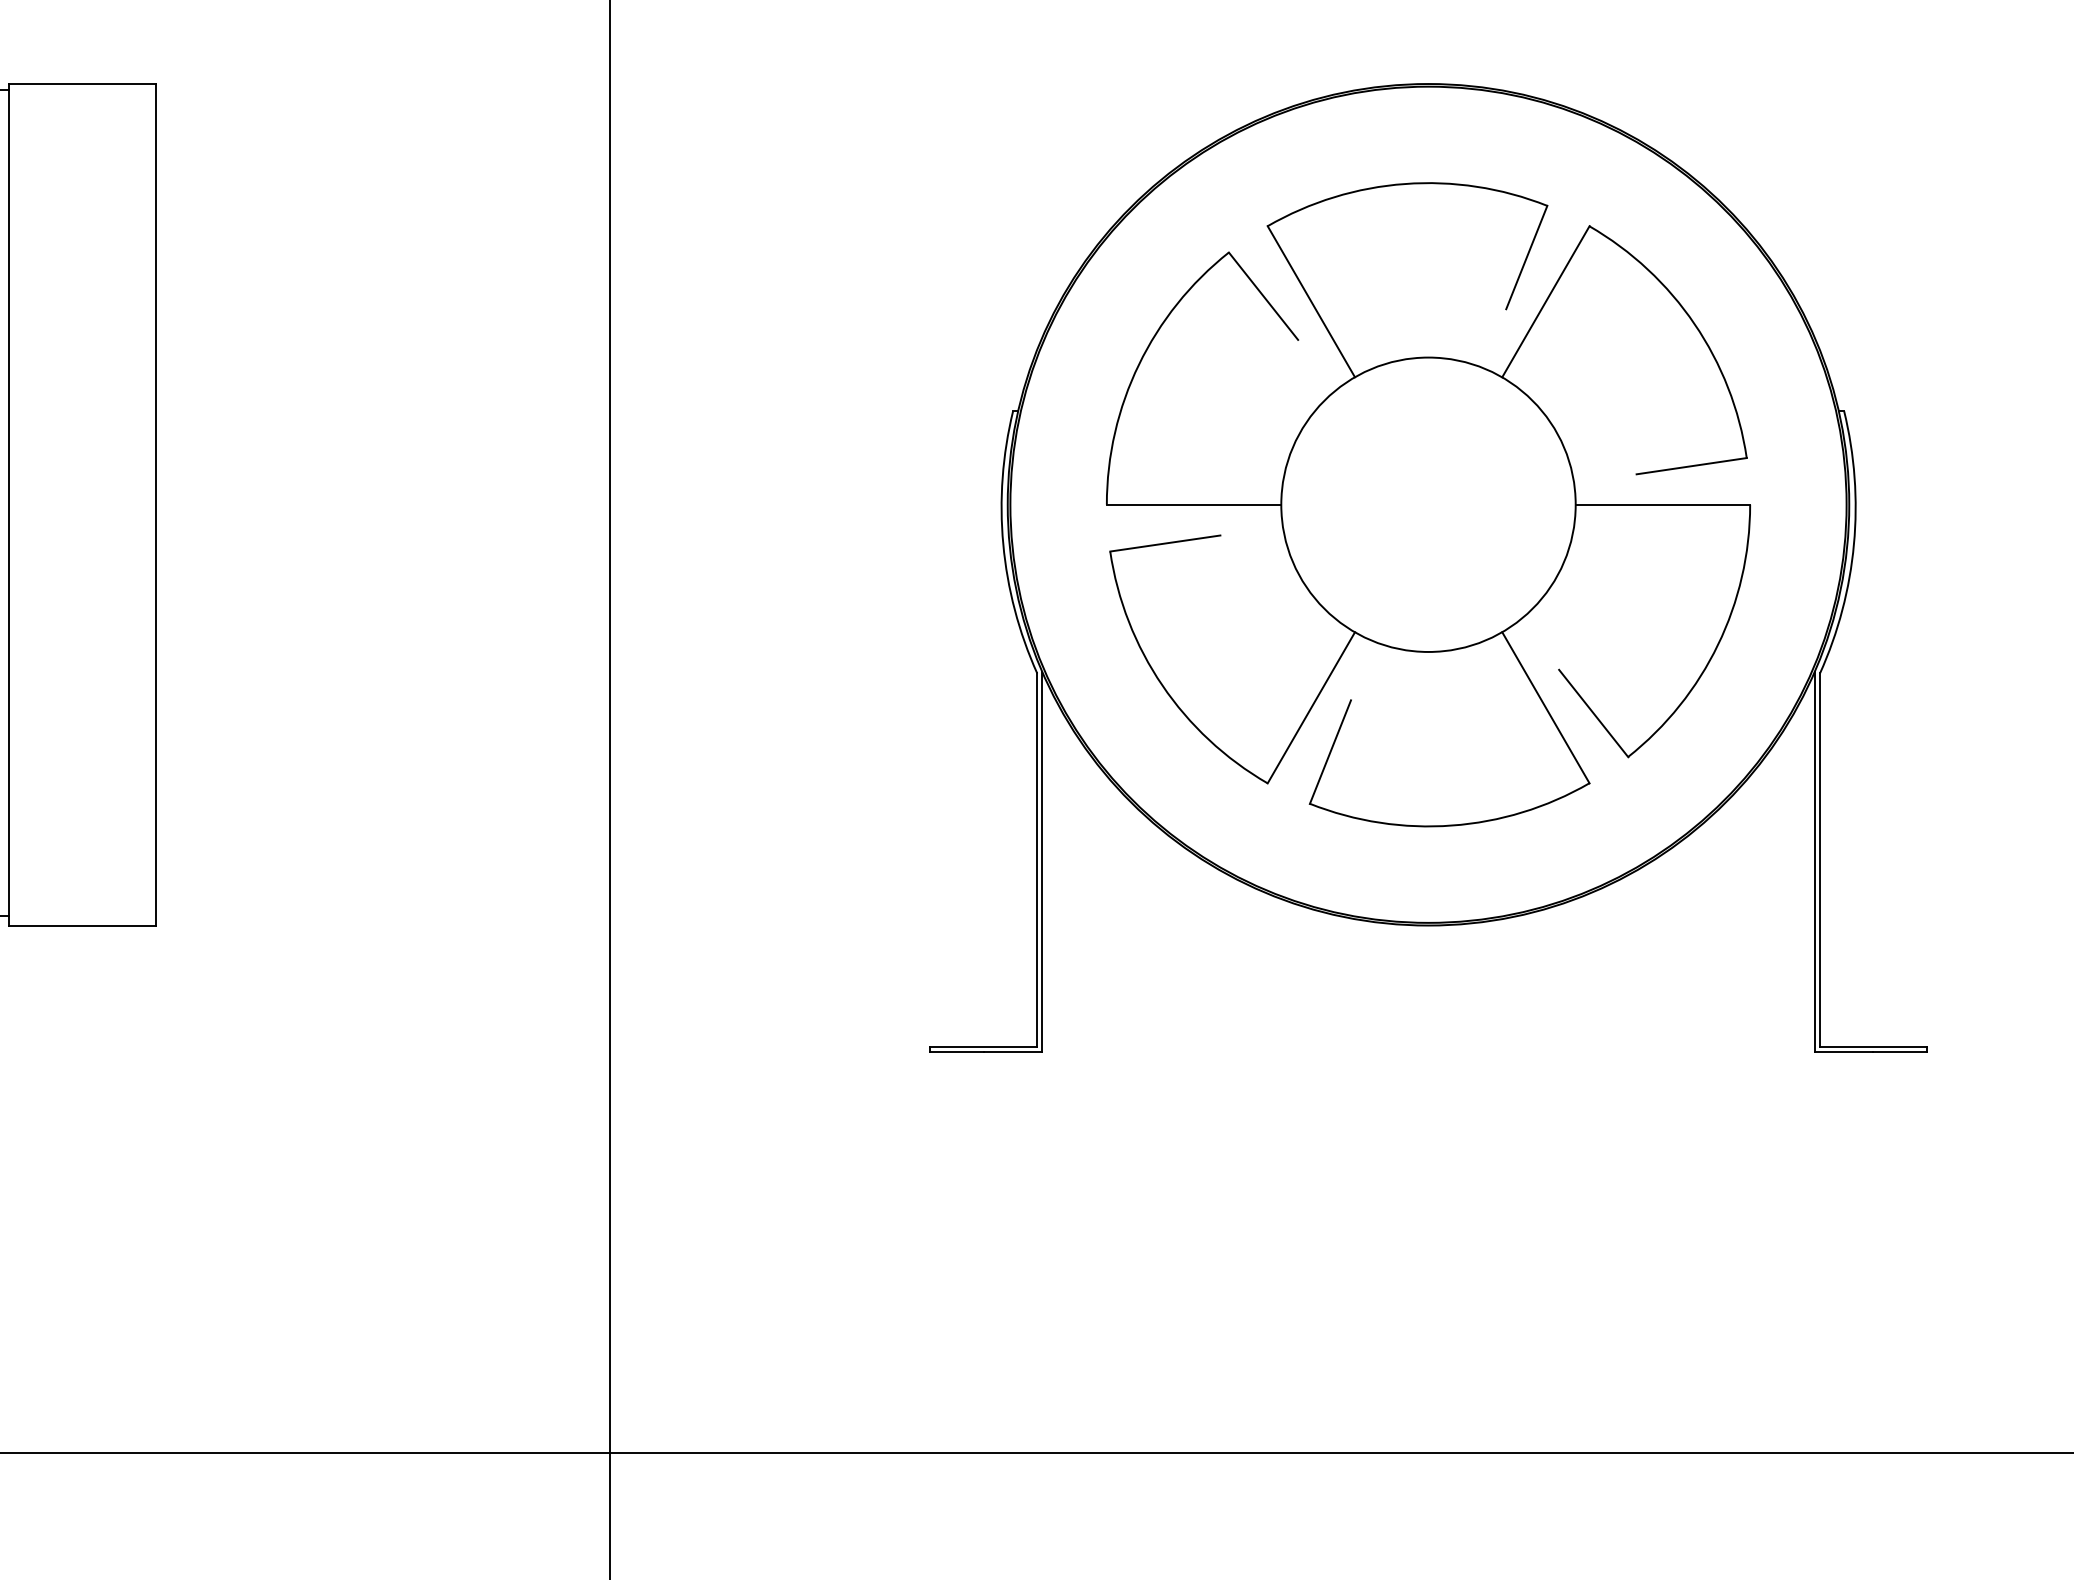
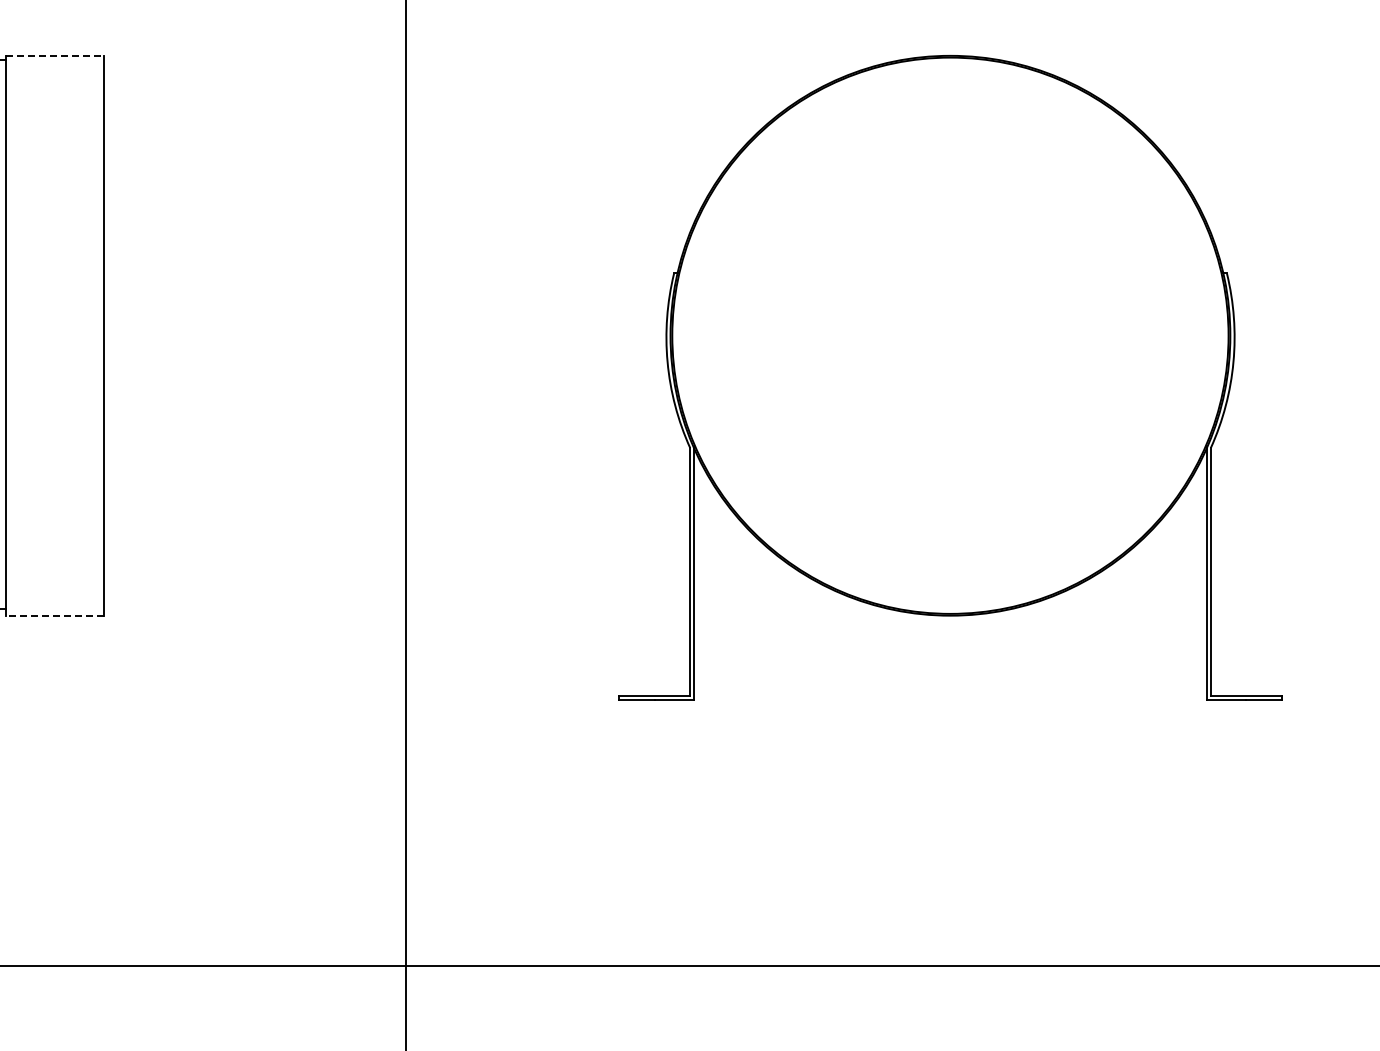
line: (83, 83) -> (55, 55), solid -> dashed
part: (1428, 504) -> (950, 335), removed
line: (83, 925) -> (55, 615), solid -> dashed

